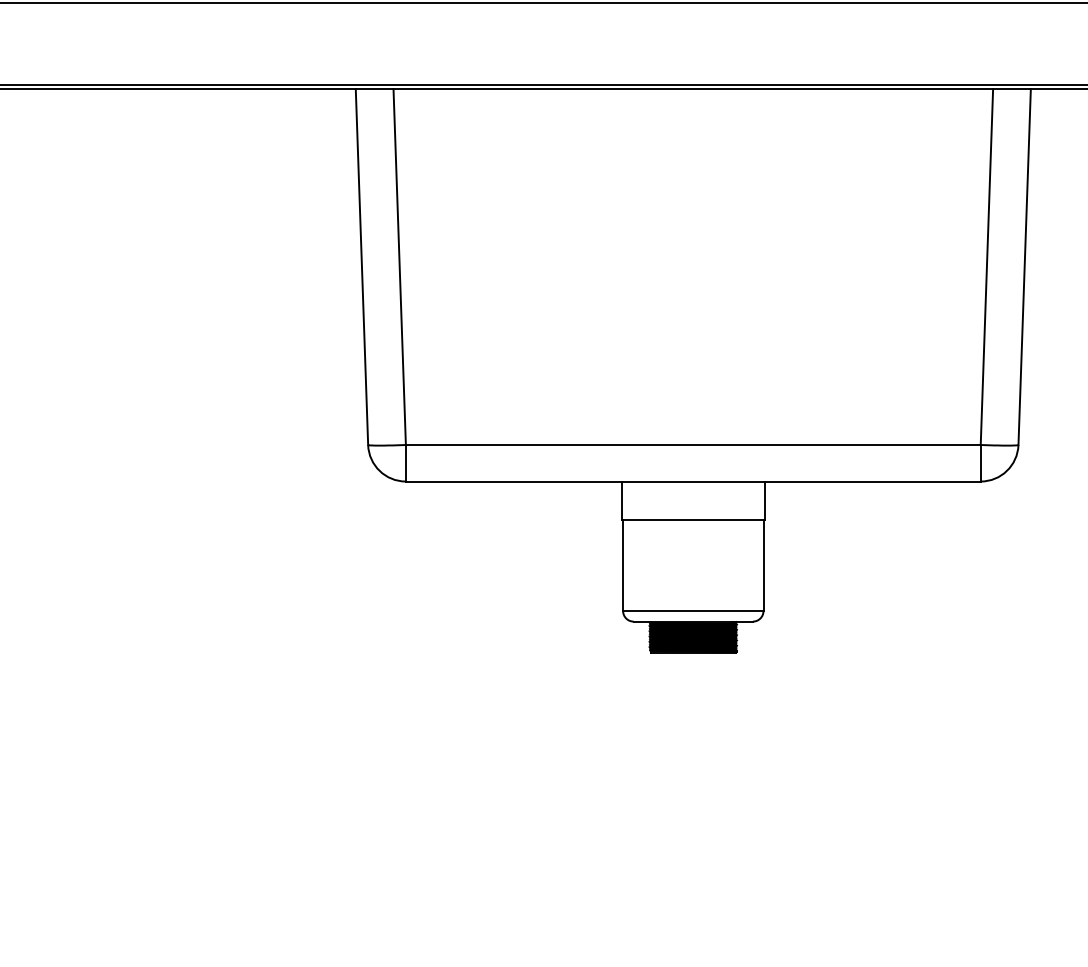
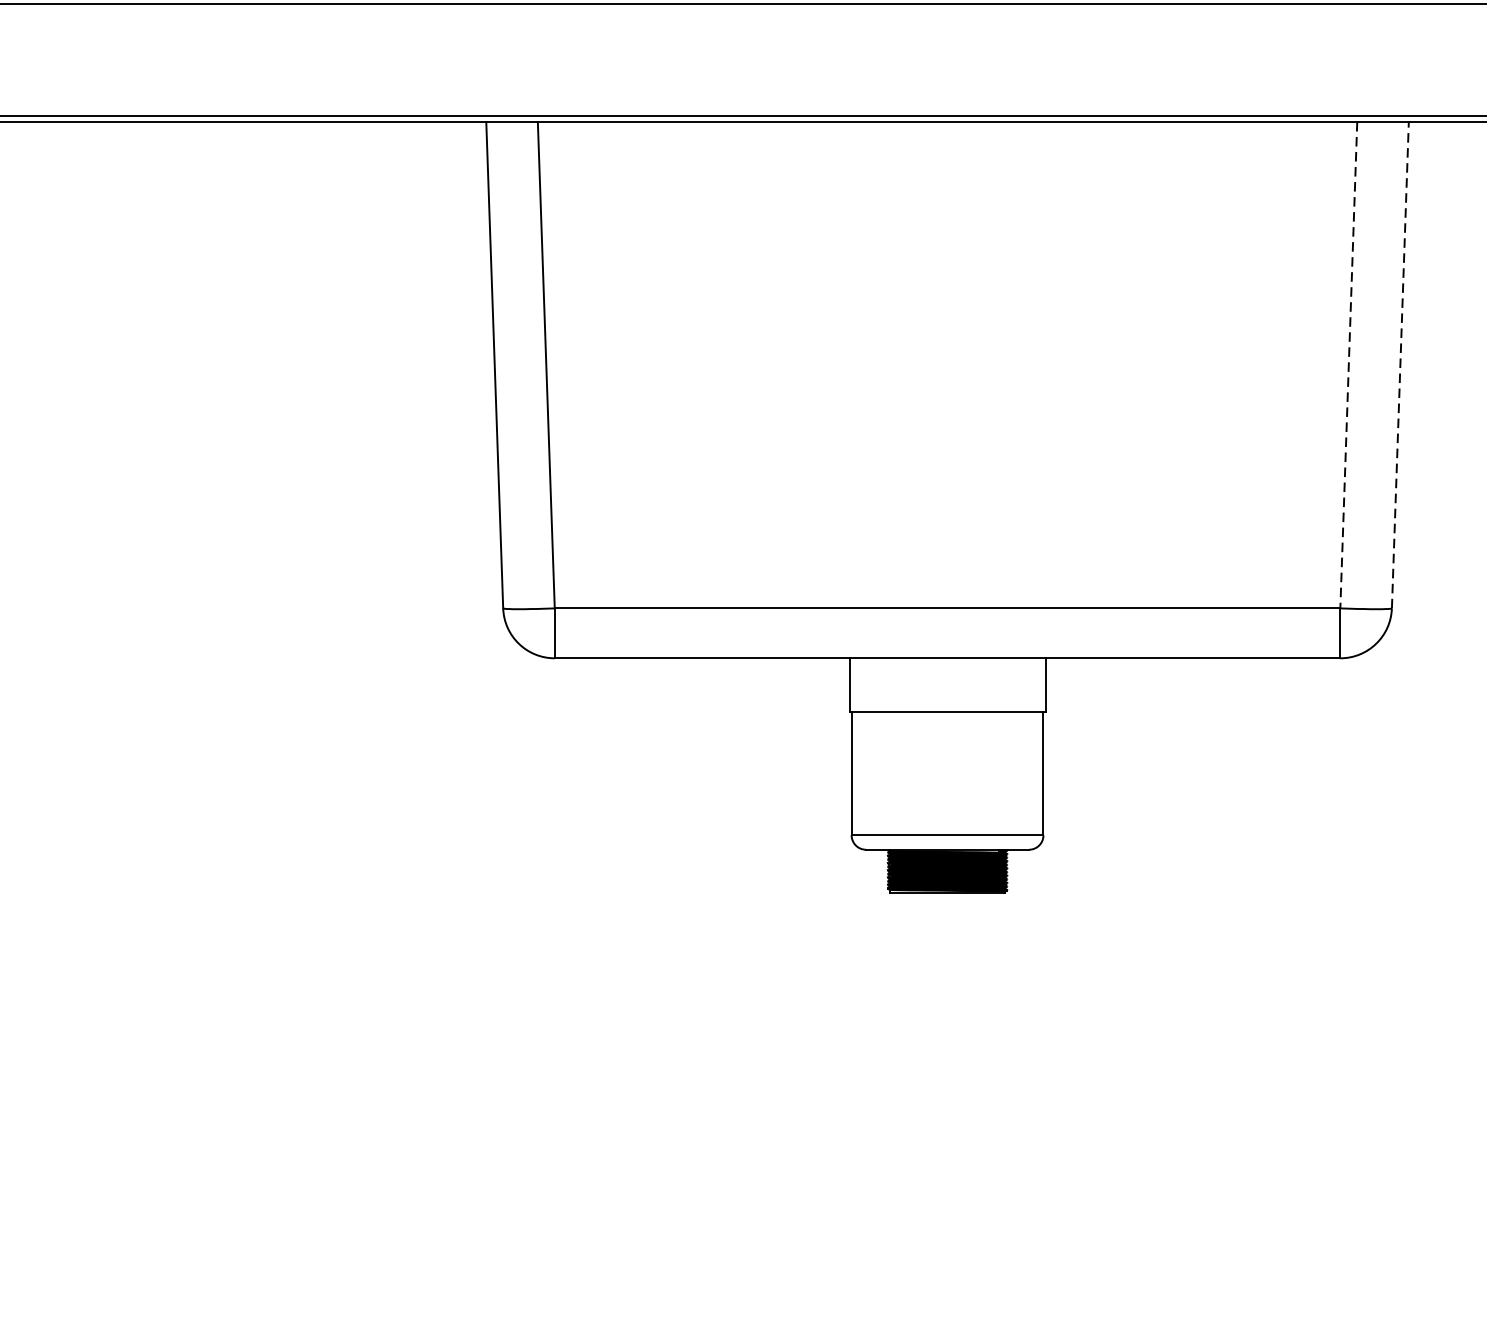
line: (1024, 266) -> (1400, 364), solid -> dashed
line: (986, 267) -> (1348, 365), solid -> dashed

